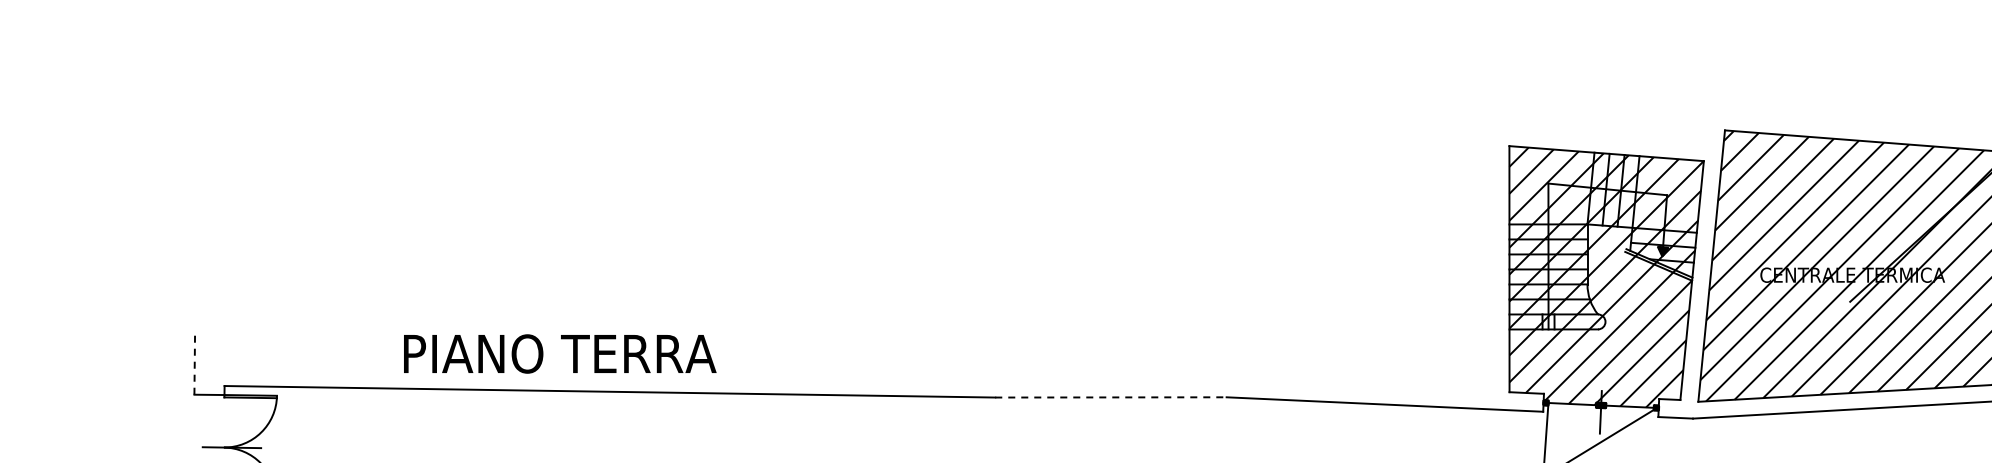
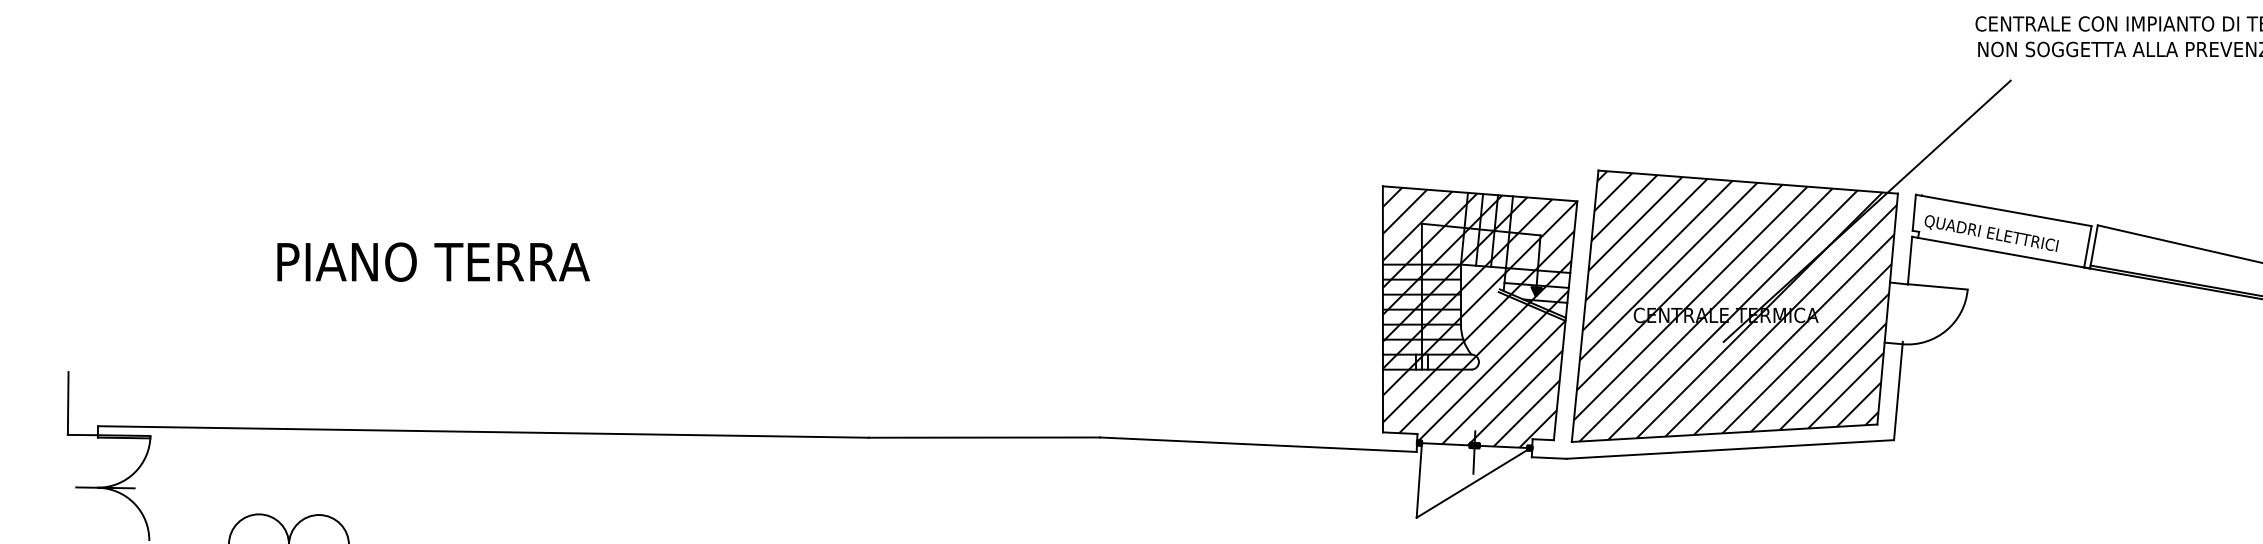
text: (560, 353) -> (433, 261), moved
line: (195, 362) -> (68, 402), dashed -> solid
line: (1111, 397) -> (984, 437), dashed -> solid

